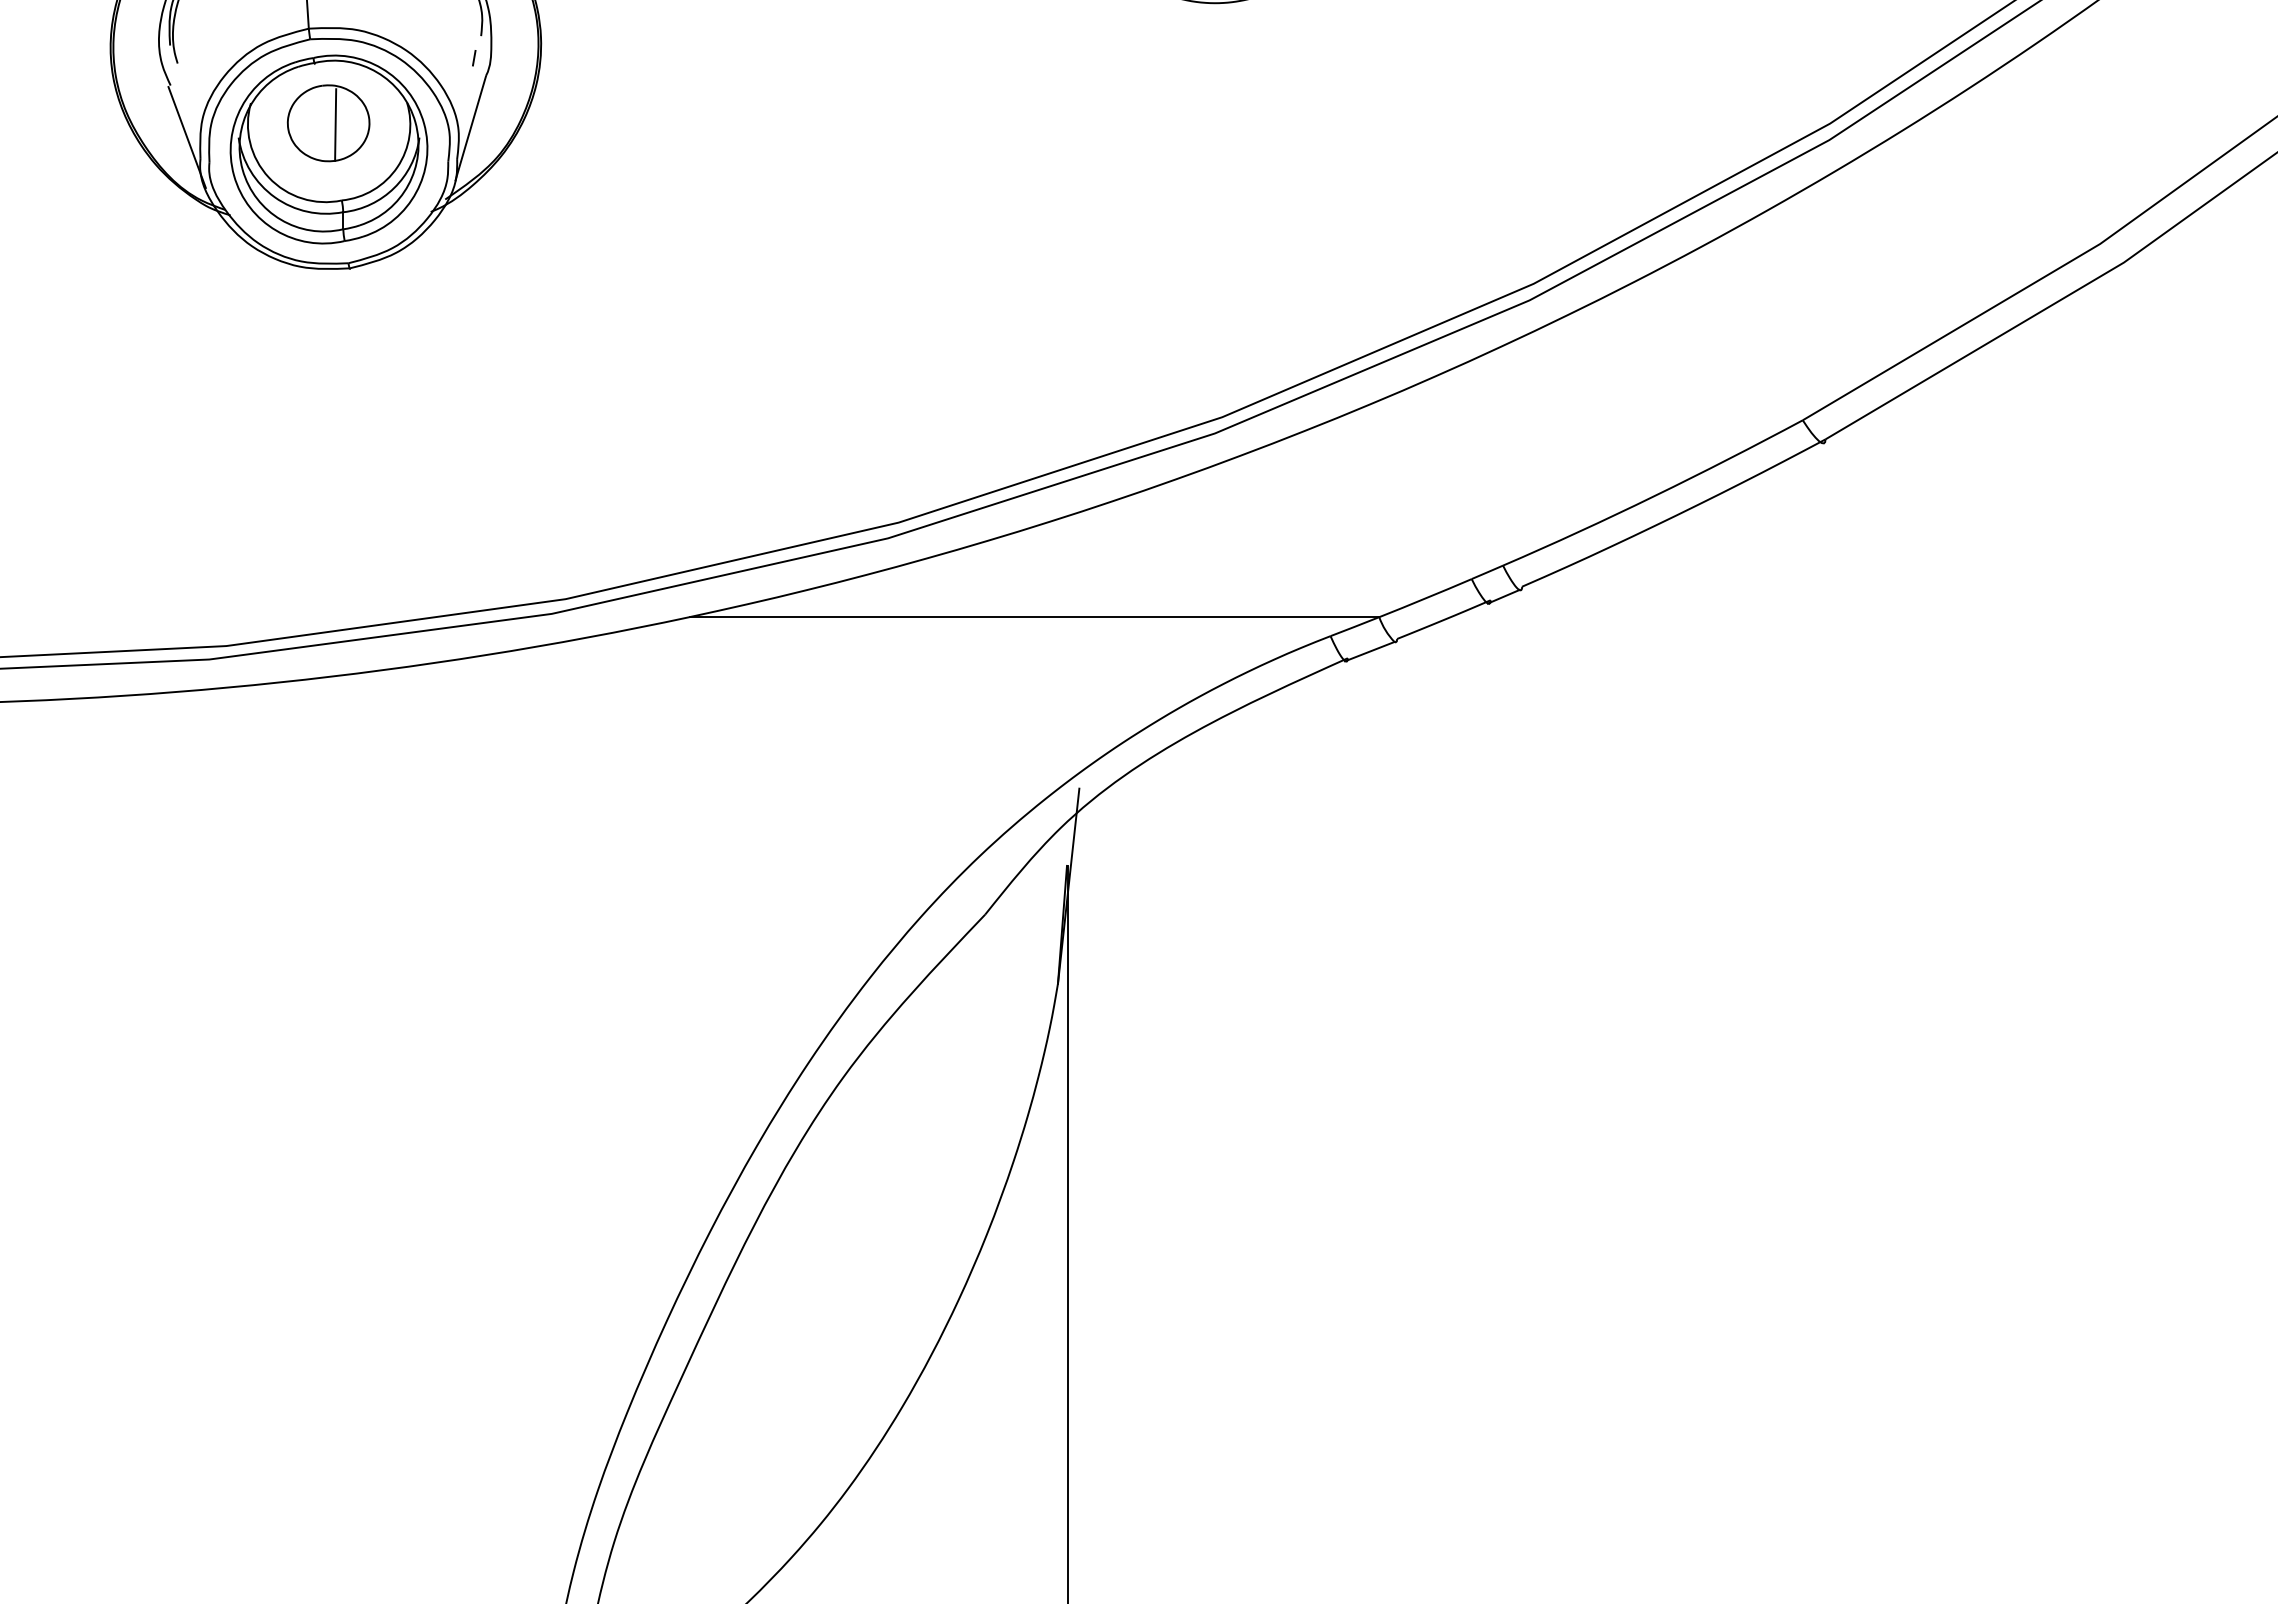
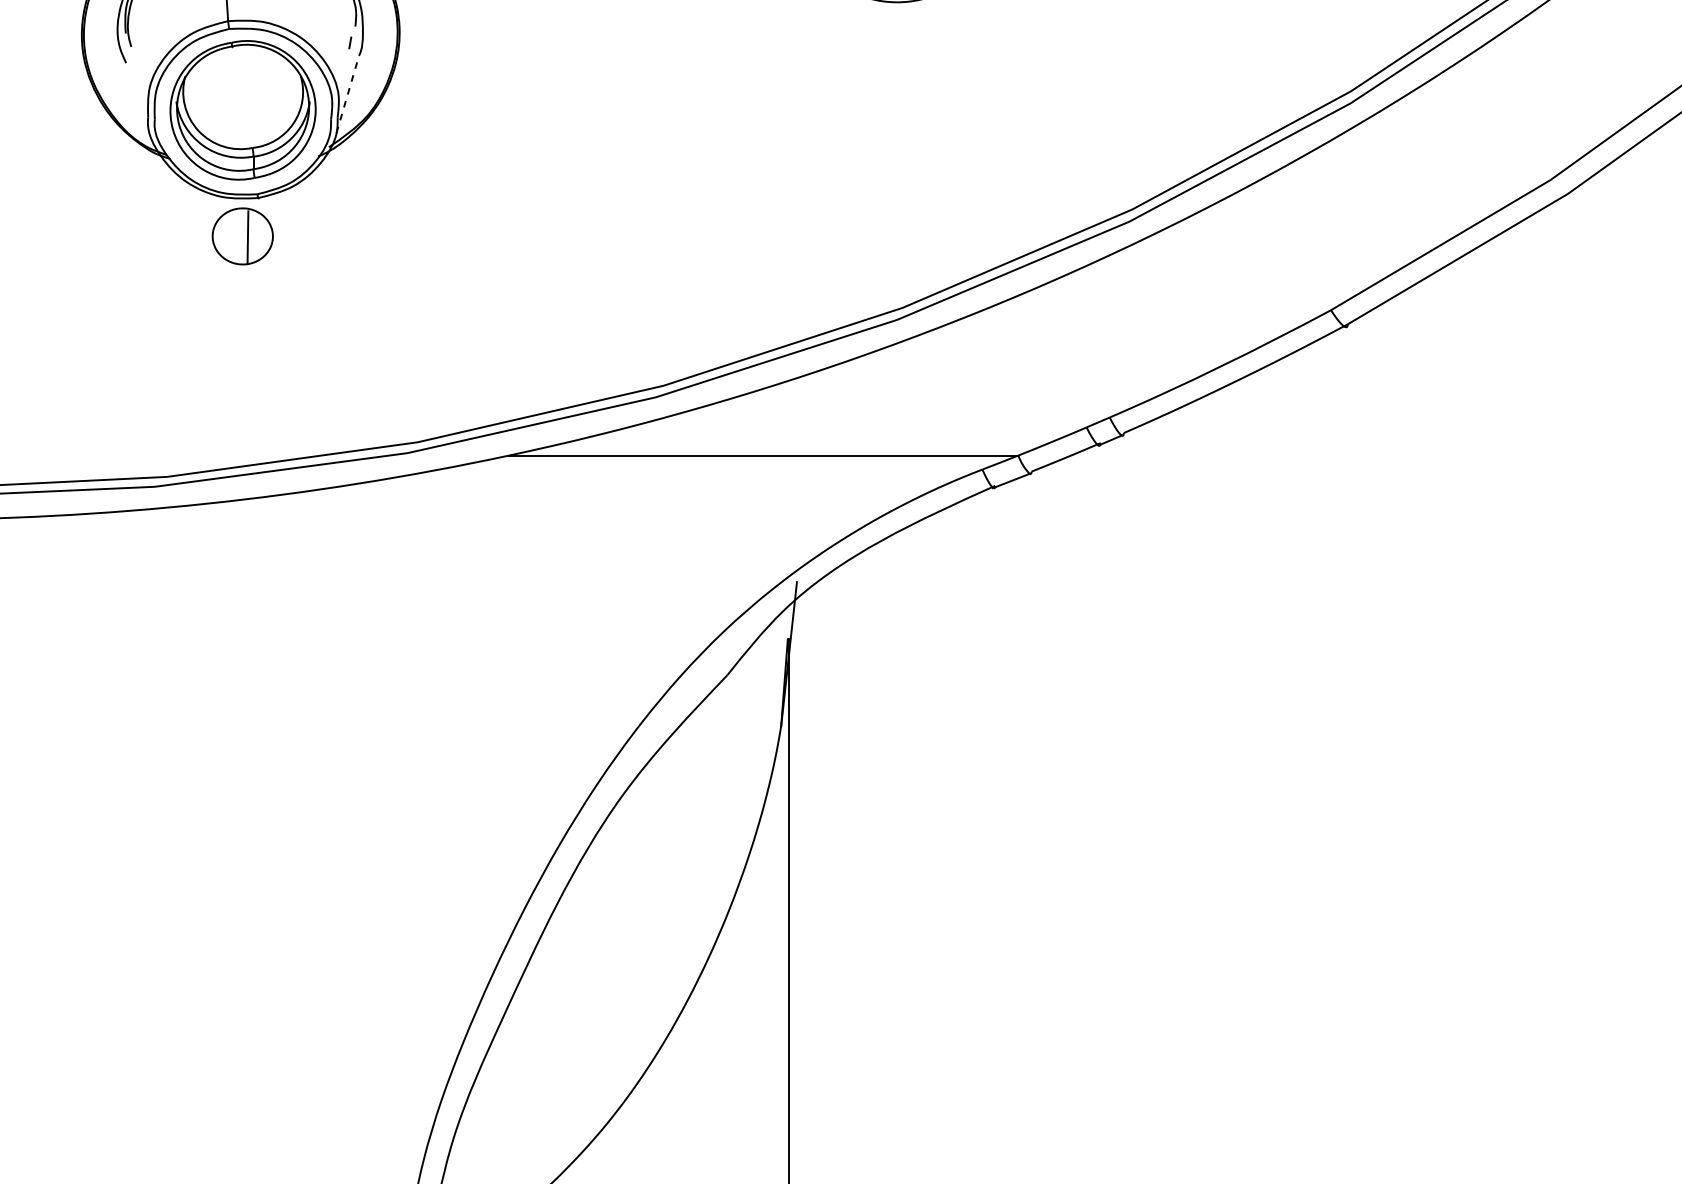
part: (328, 123) -> (242, 236), moved
line: (470, 127) -> (347, 94), solid -> dashed
line: (186, 137) -> (137, 101), removed

